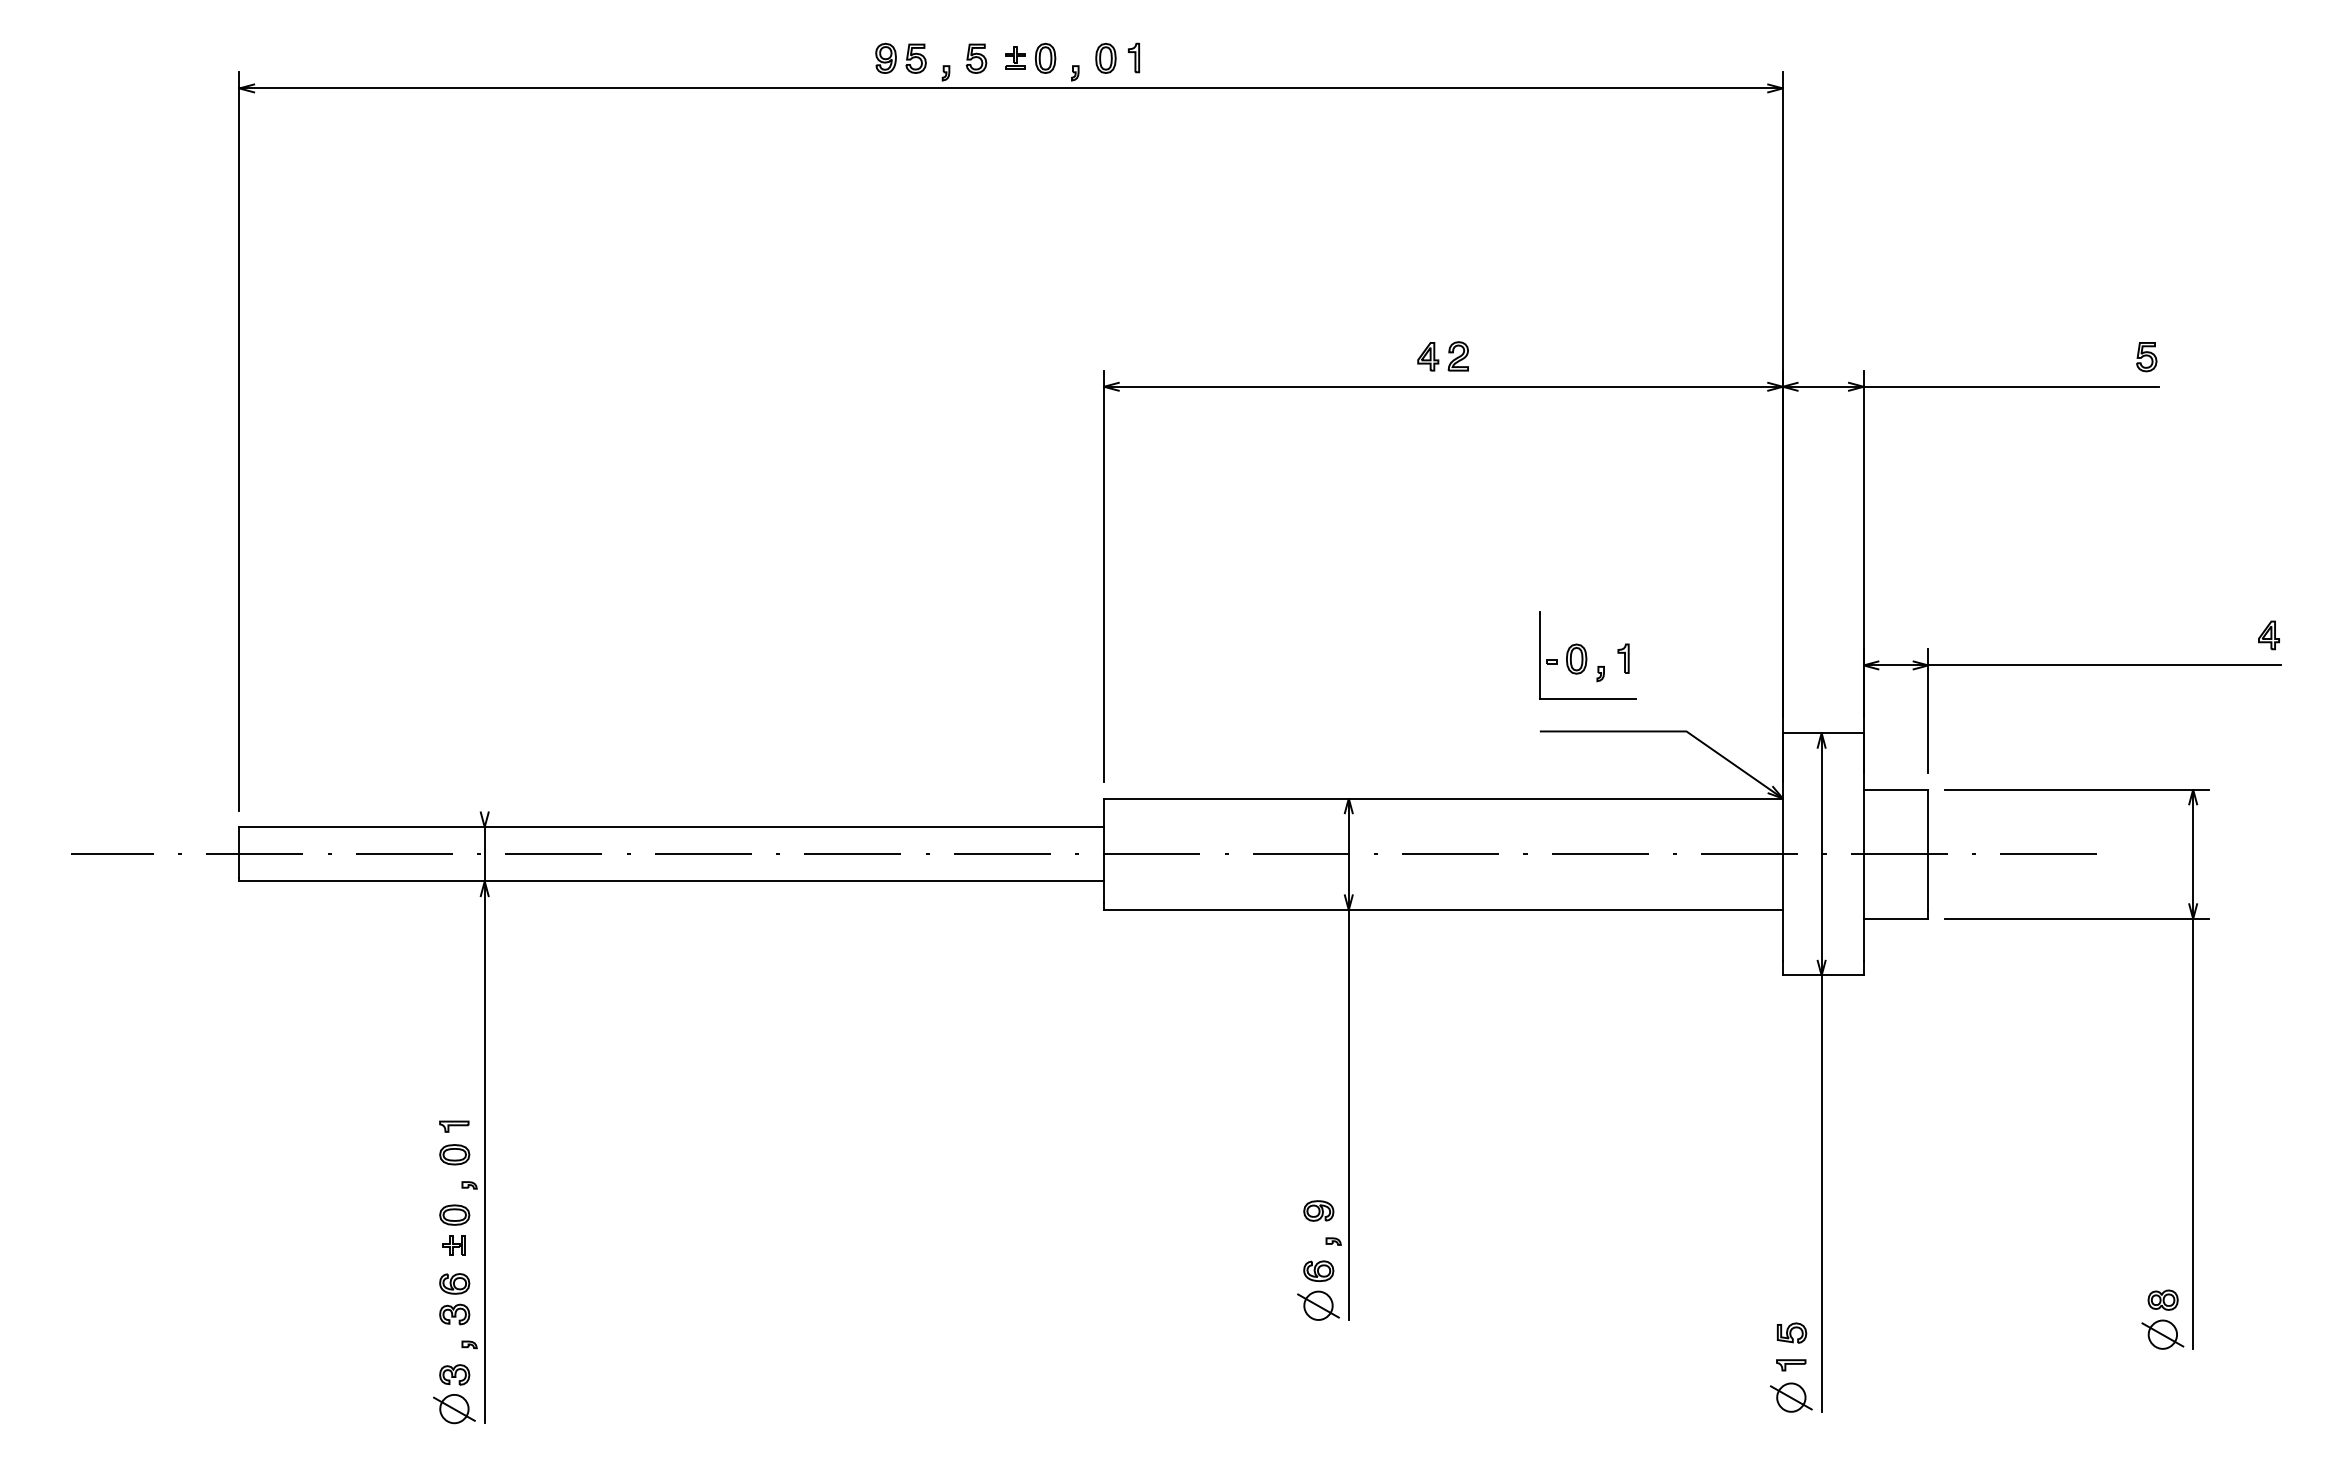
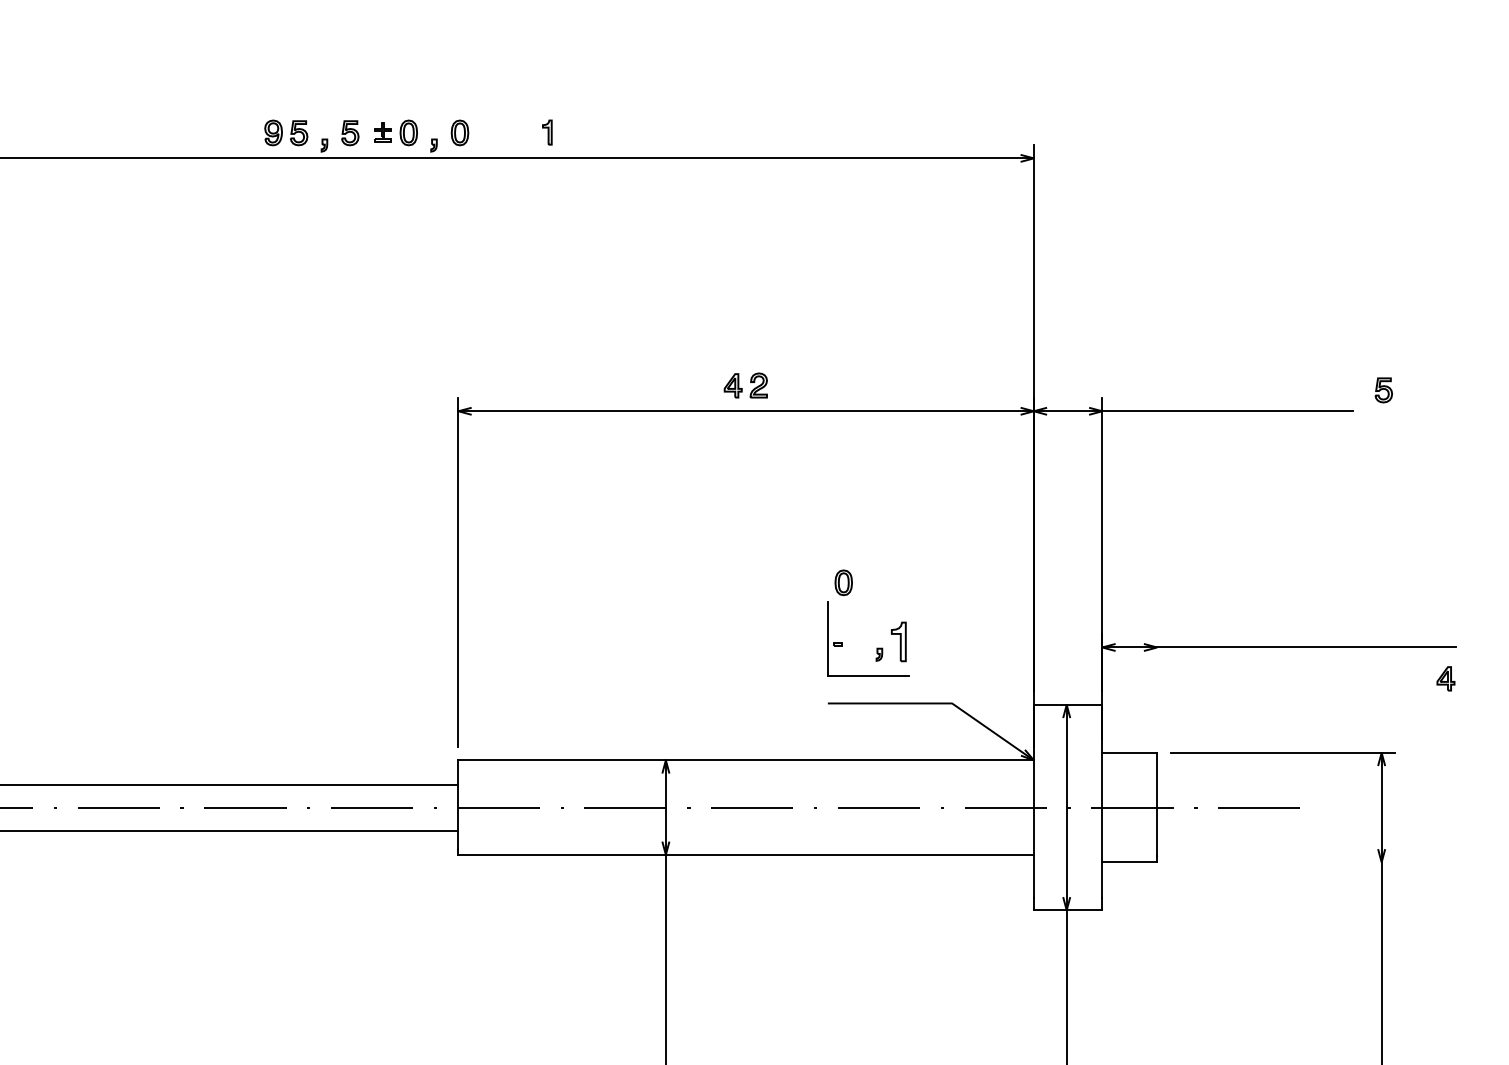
part: (1133, 57) -> (546, 132), moved
part: (2146, 357) -> (1383, 390), moved
part: (2268, 635) -> (1445, 678), moved
part: (1576, 658) -> (843, 582), moved
part: (1623, 658) -> (898, 641), size x1.6
line: (1928, 711) -> (1157, 686), removed
line: (2076, 918) -> (1282, 862), removed

